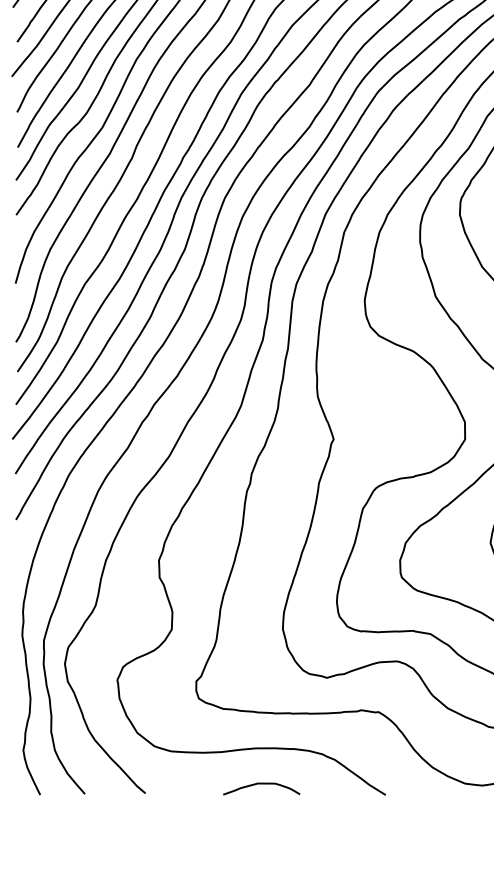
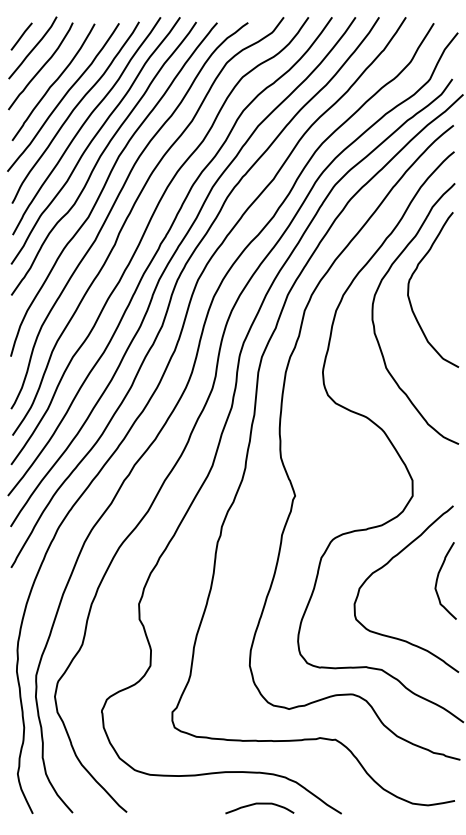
curve: (261, 784) -> (259, 804), moved

